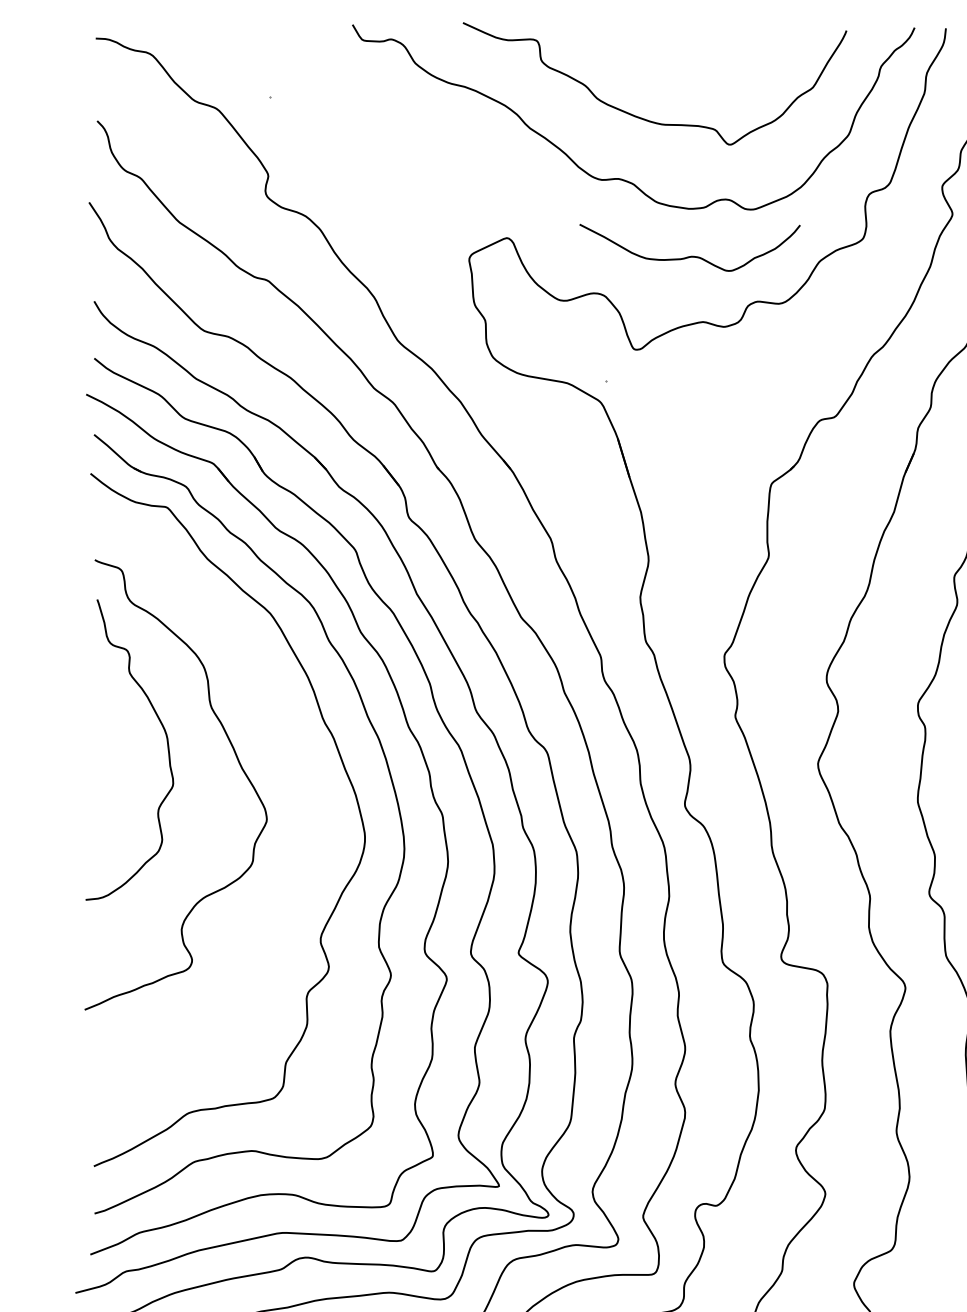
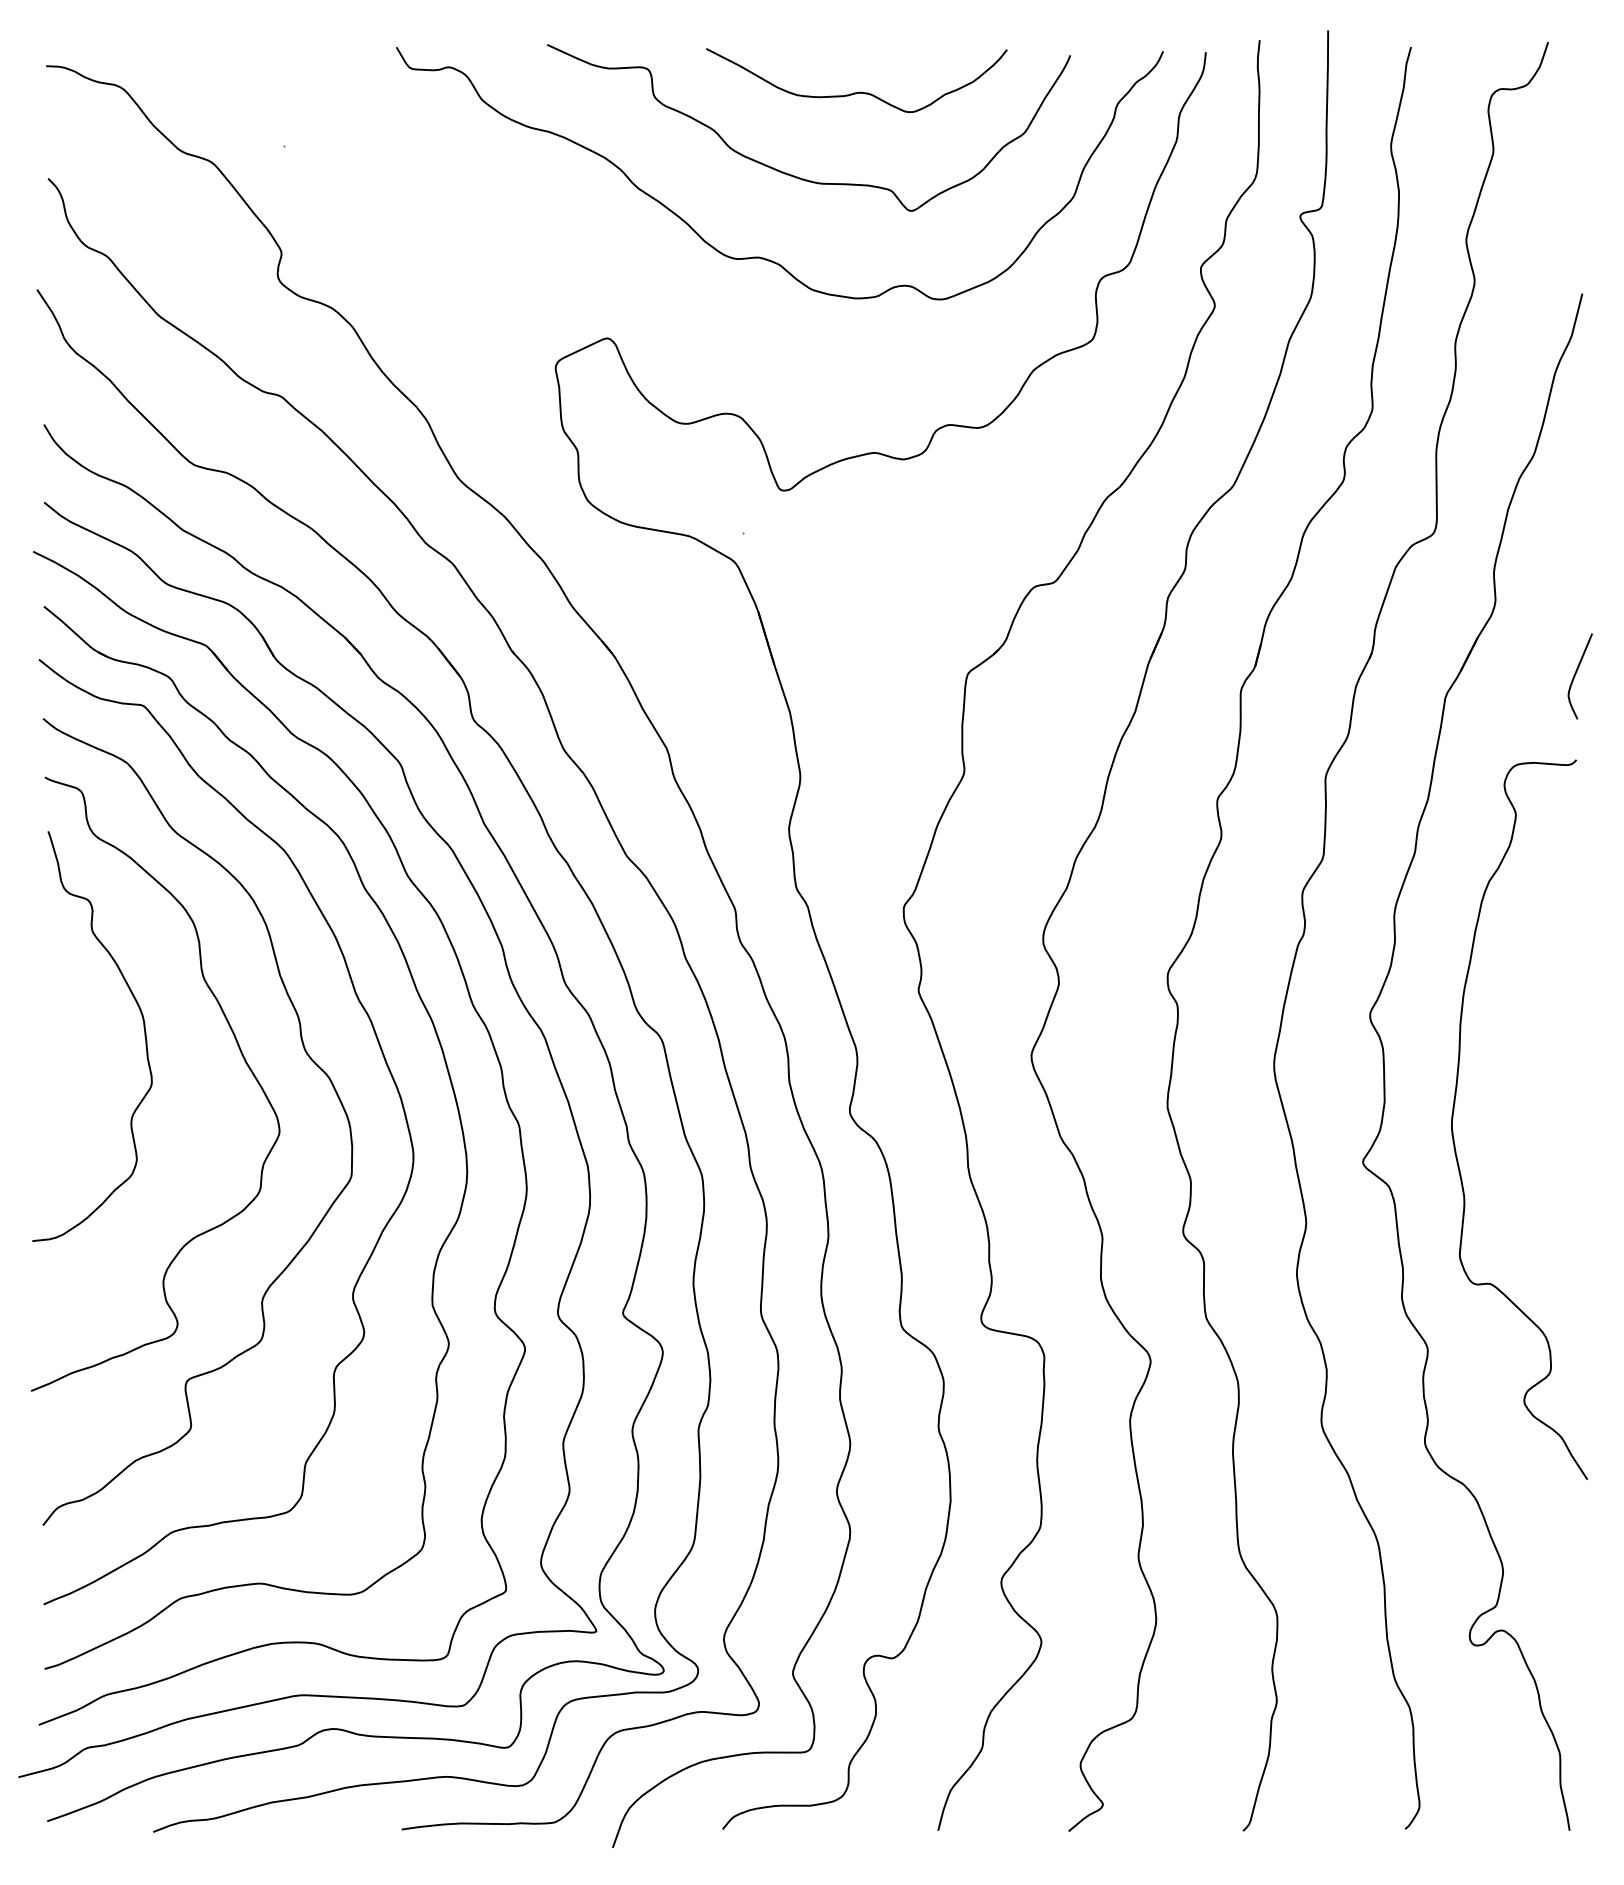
curve: (691, 255) -> (858, 91), moved
curve: (285, 760) -> (304, 1051), added

